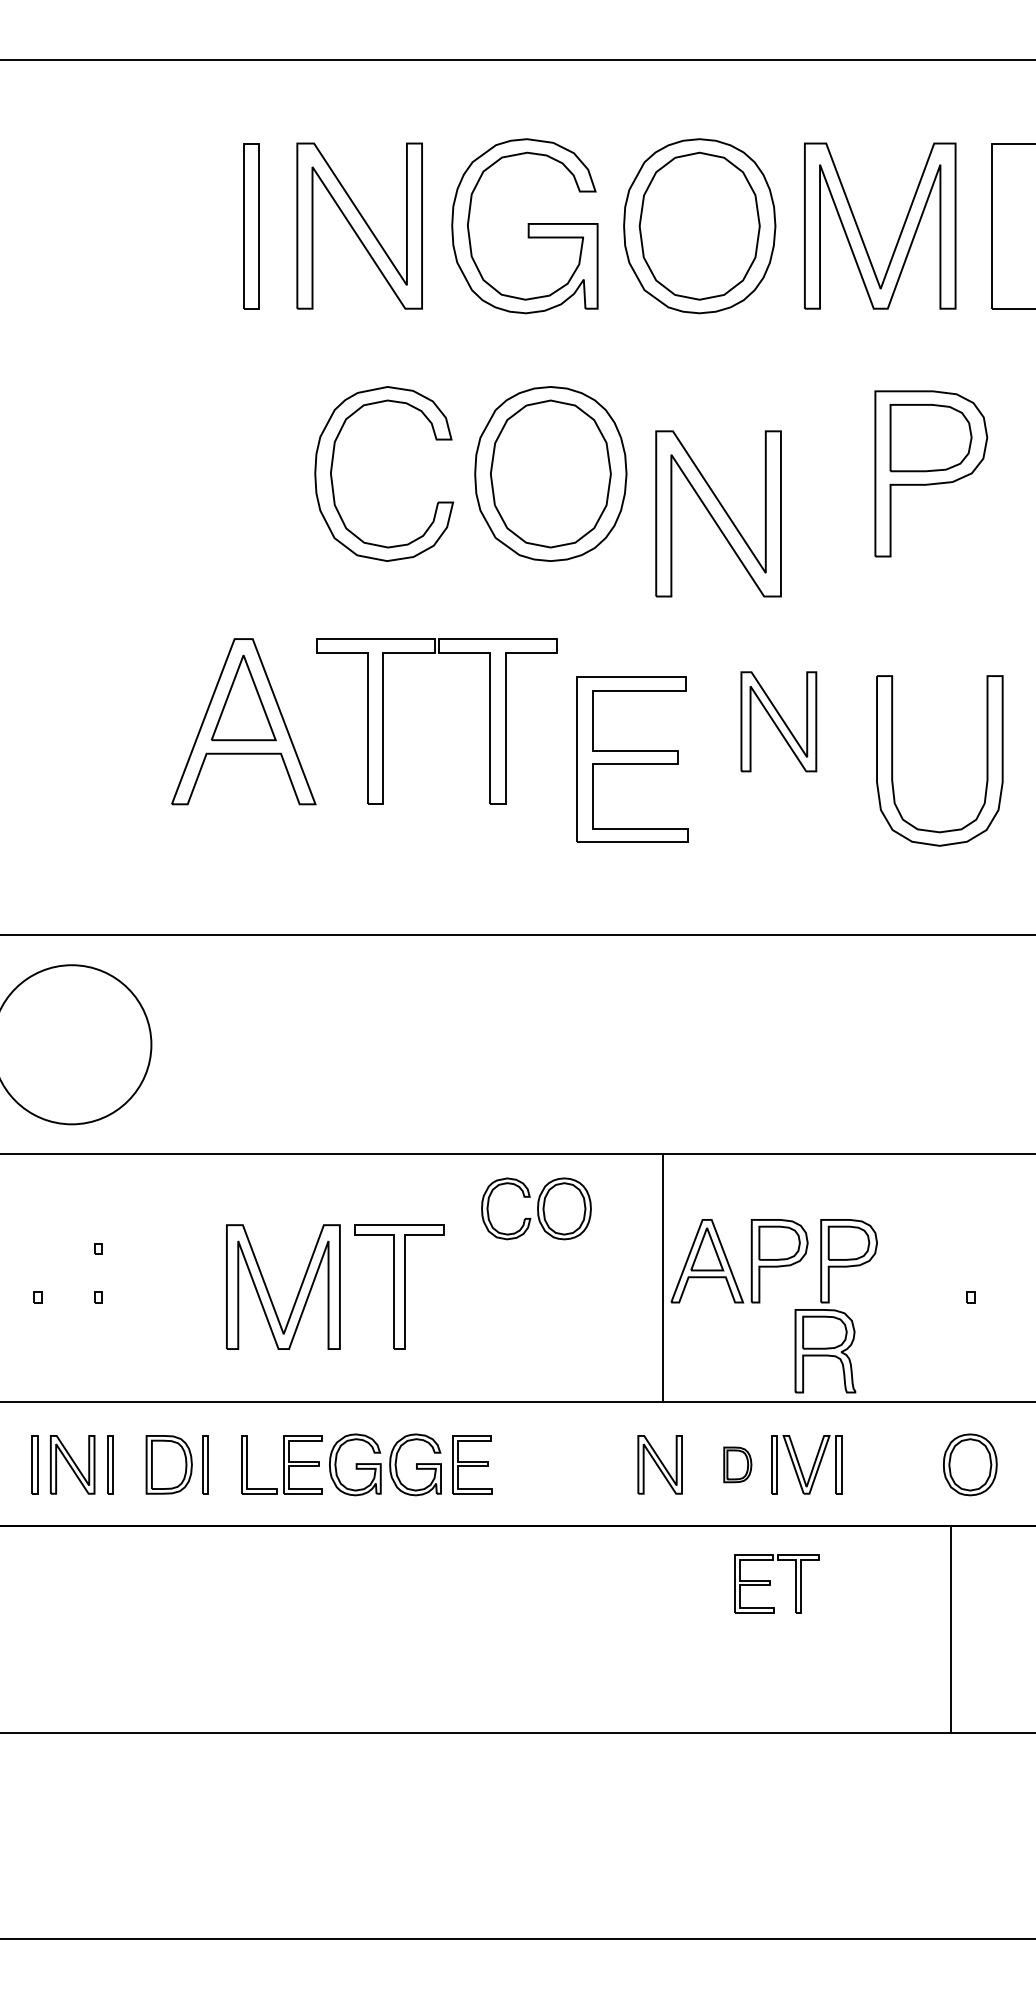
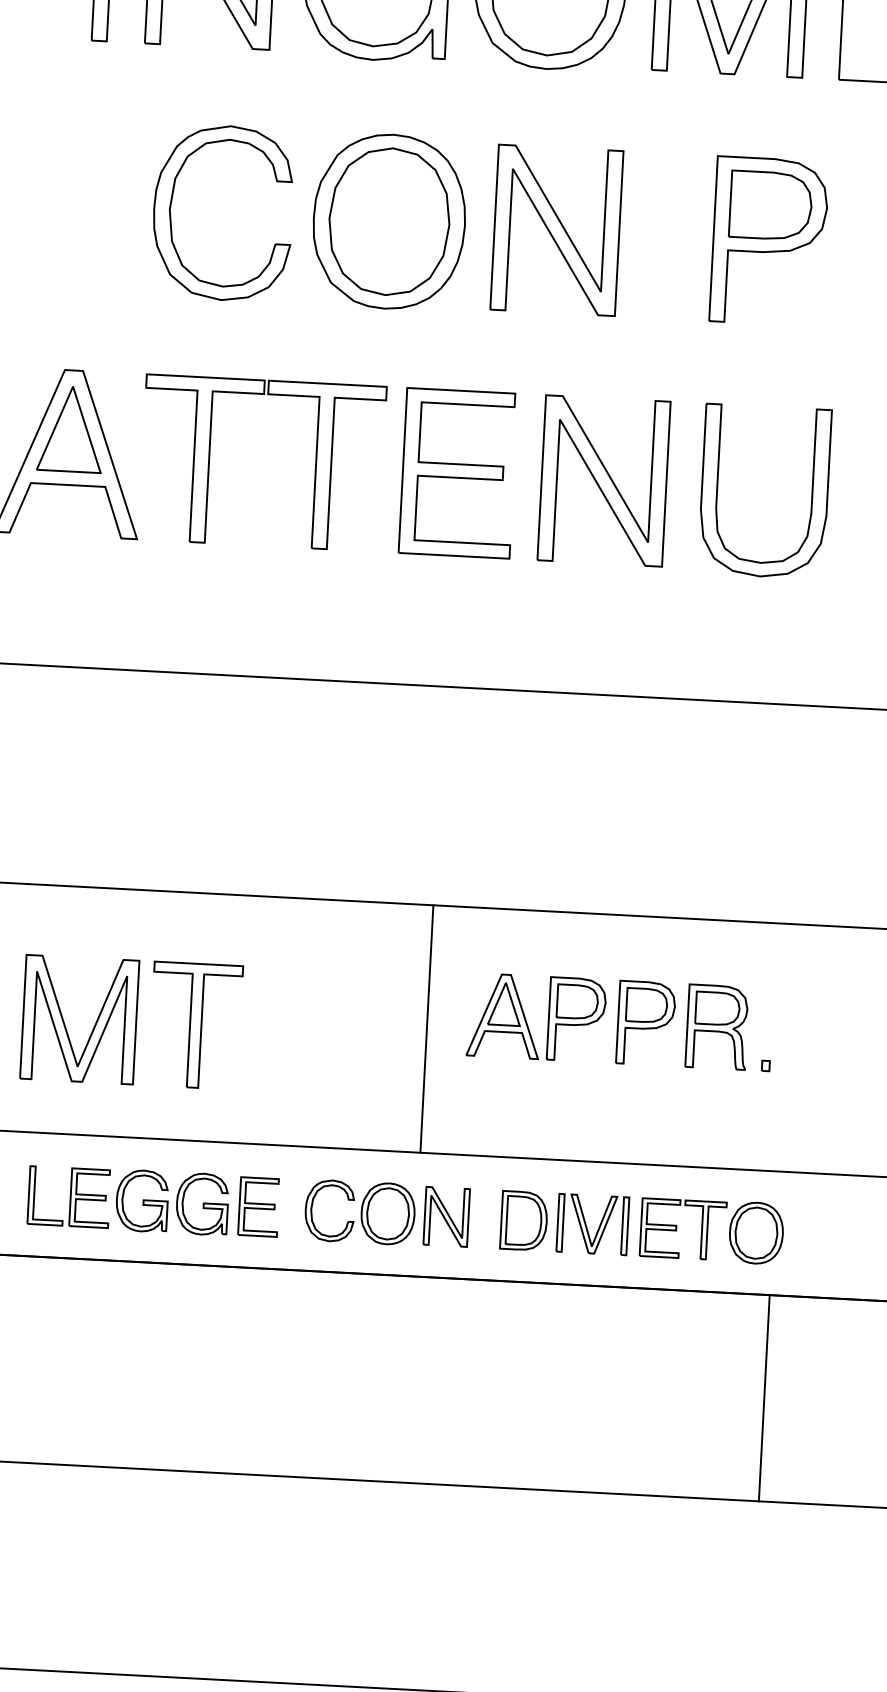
part: (718, 513) -> (556, 229), moved
part: (778, 721) -> (603, 480), size x1.67
part: (632, 759) -> (457, 473), moved
part: (893, 760) -> (718, 488), moved
part: (536, 1208) -> (360, 1212), moved
line: (662, 1278) -> (426, 1029), moved
part: (825, 1351) -> (717, 1027), moved
part: (737, 1464) -> (523, 1220), size x1.67
part: (776, 1583) -> (682, 1228), moved
line: (950, 1629) -> (763, 1398), moved

